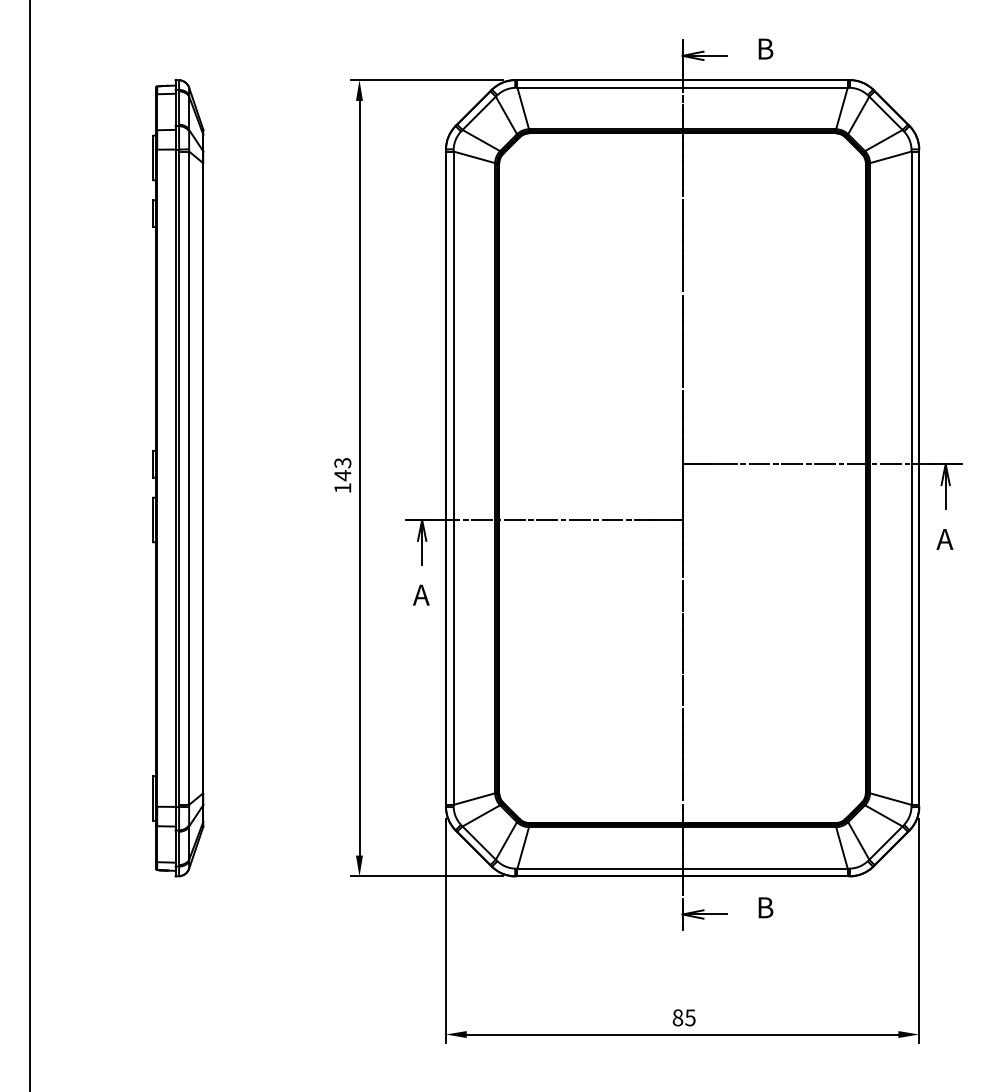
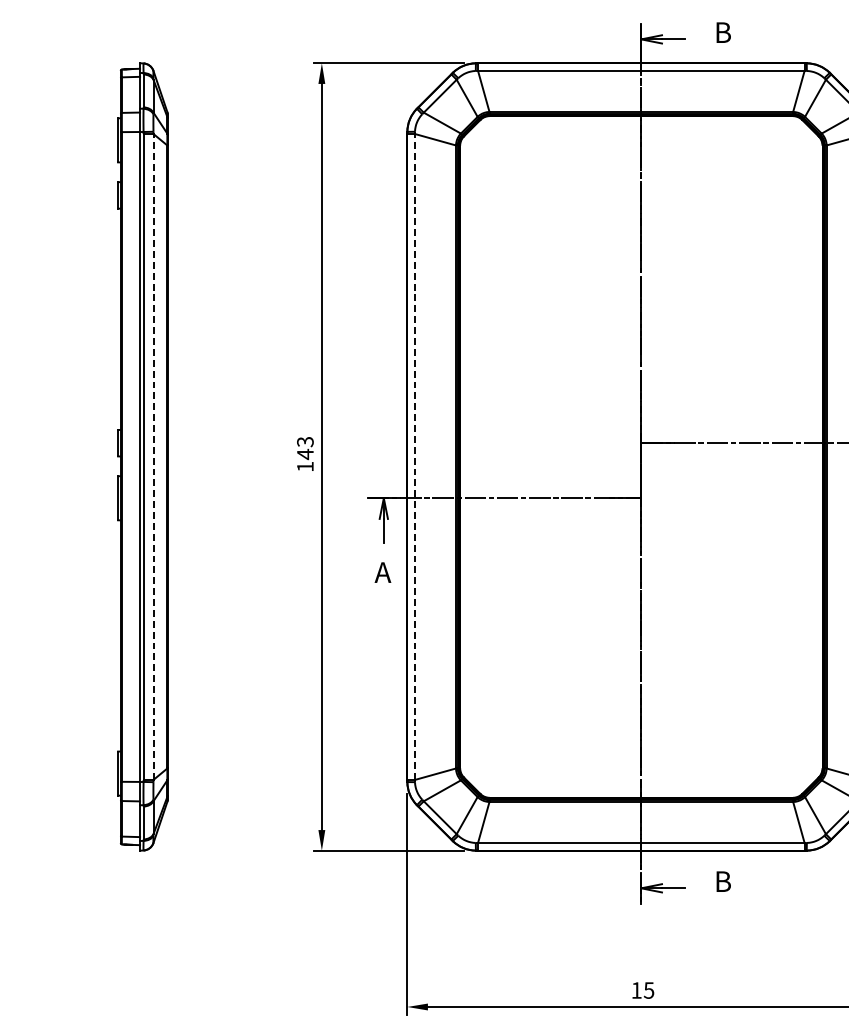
line: (189, 478) -> (153, 457), solid -> dashed
line: (453, 478) -> (414, 457), solid -> dashed
text: (677, 1017) -> (636, 990), 85 -> 15

